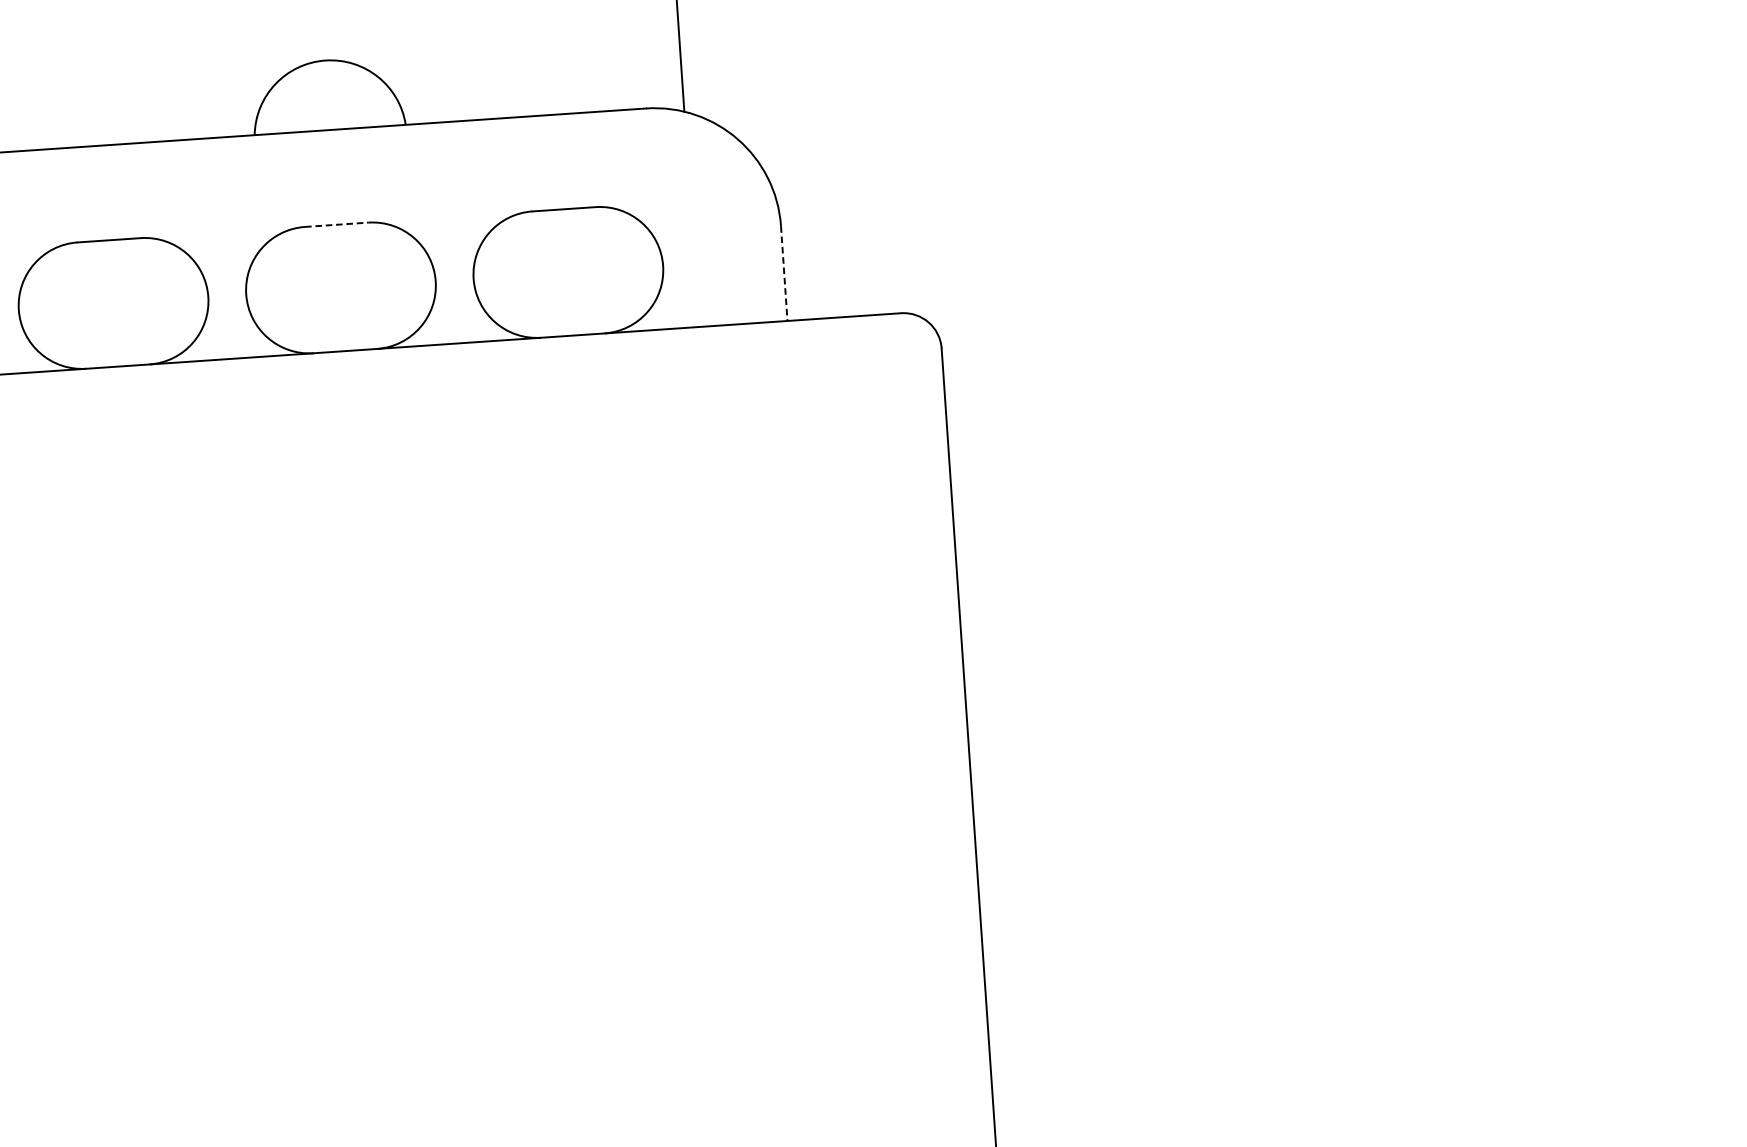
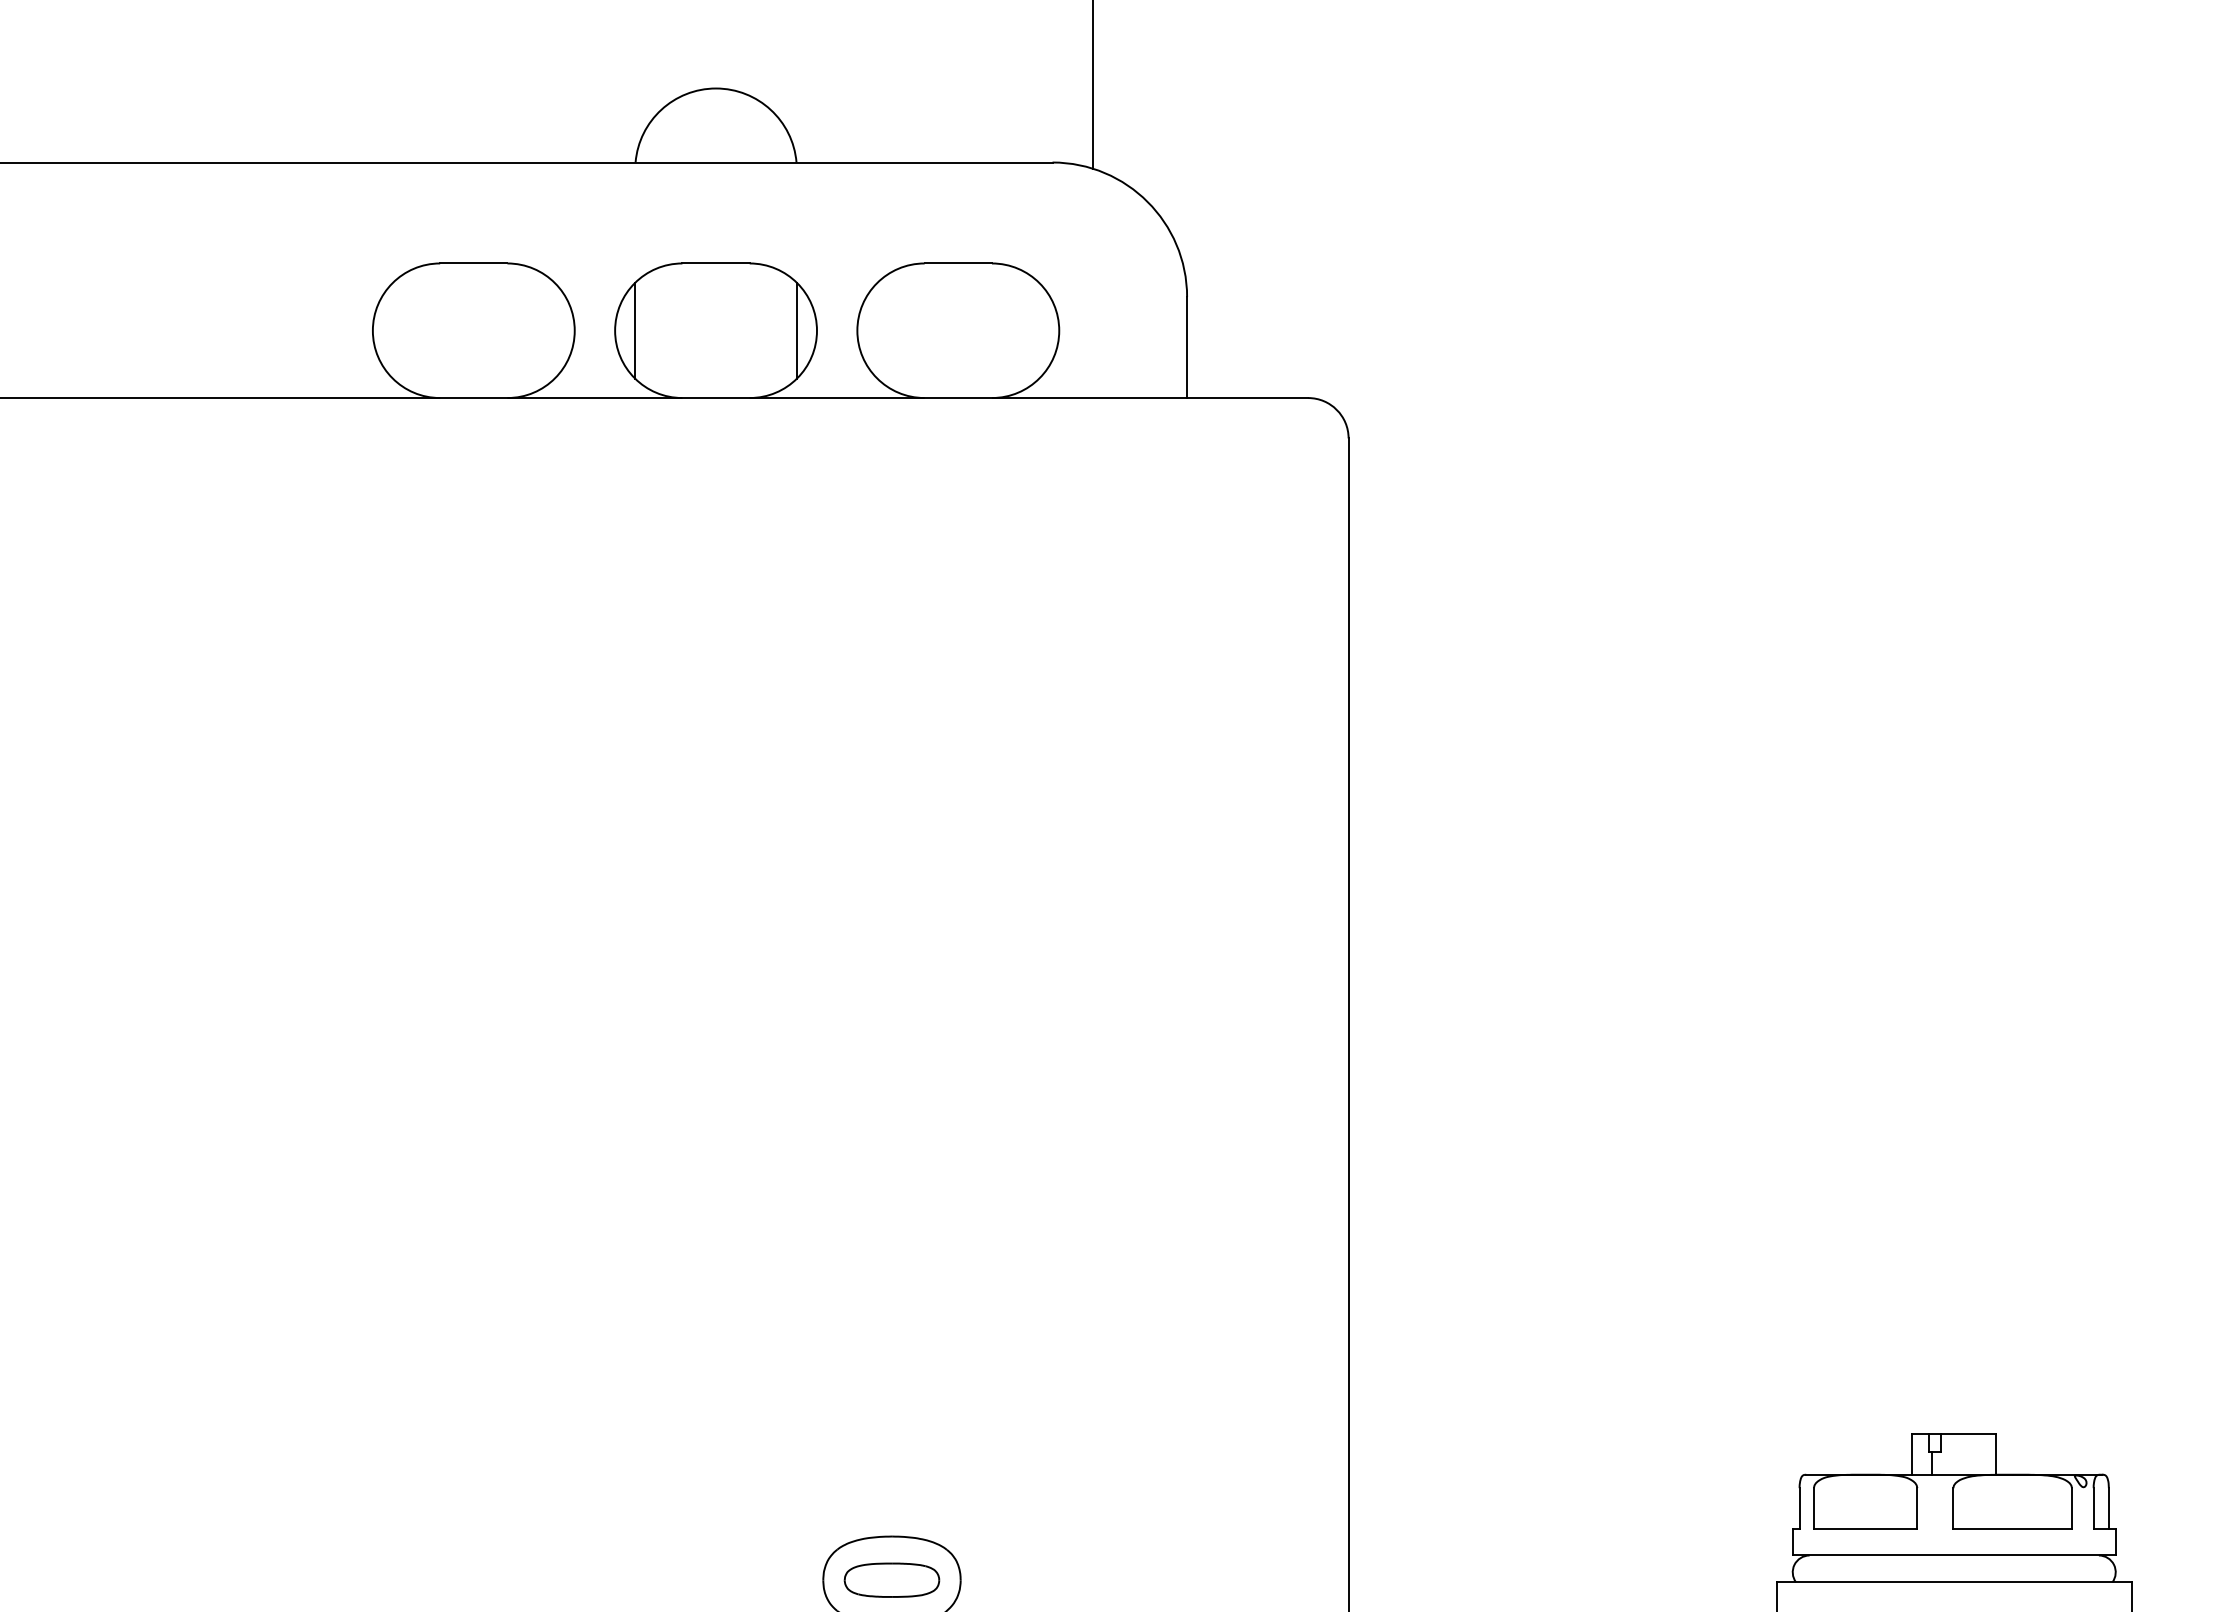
line: (337, 224) -> (716, 263), dashed -> solid
line: (784, 274) -> (1187, 348), dashed -> solid
line: (416, 282) -> (796, 330), added
line: (265, 292) -> (635, 330), added

